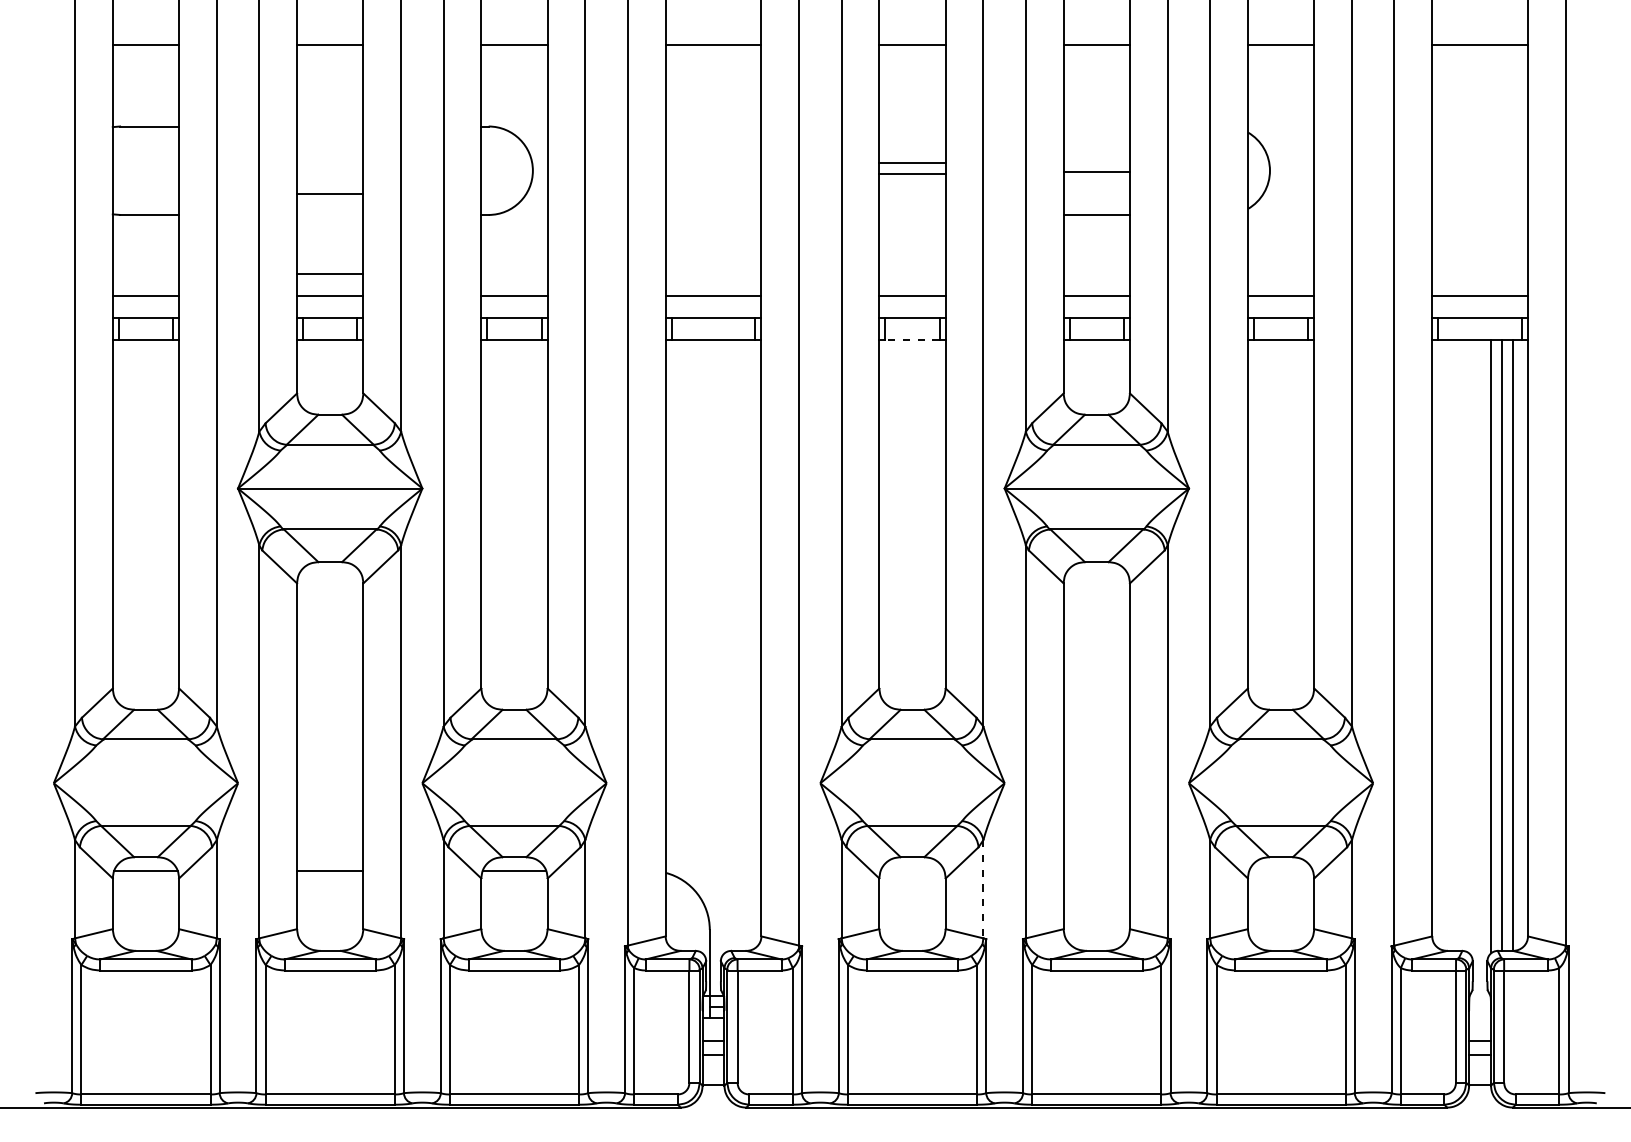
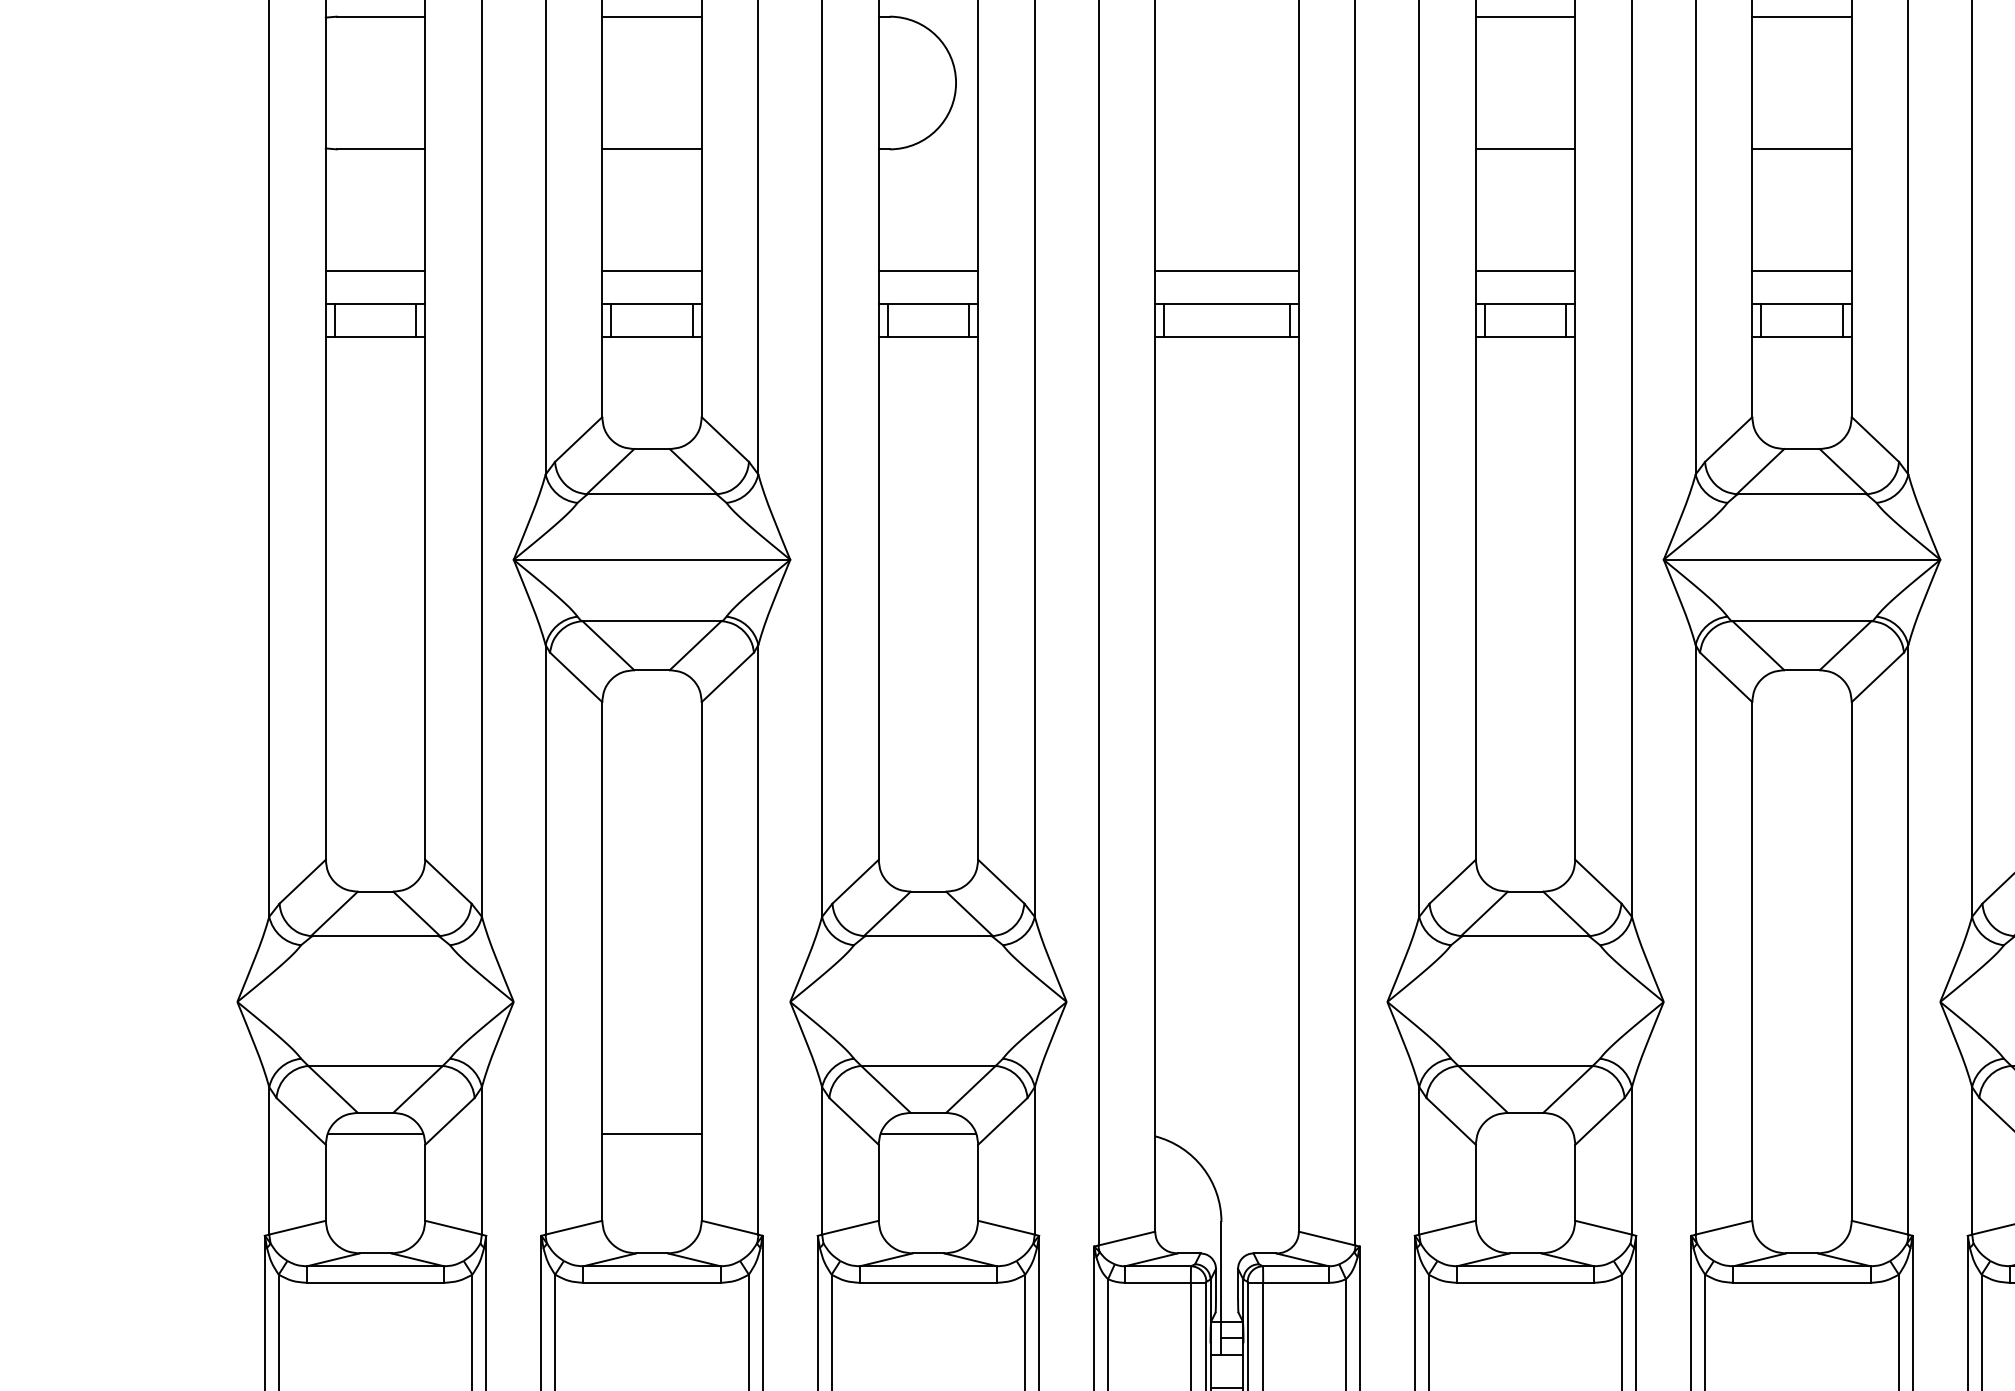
line: (912, 162) -> (1525, 16), moved
line: (1096, 171) -> (1801, 16), moved
line: (912, 173) -> (1525, 148), moved
line: (330, 193) -> (652, 16), moved
line: (330, 273) -> (652, 148), moved
line: (912, 340) -> (1525, 337), dashed -> solid
line: (983, 889) -> (1632, 1161), dashed -> solid

